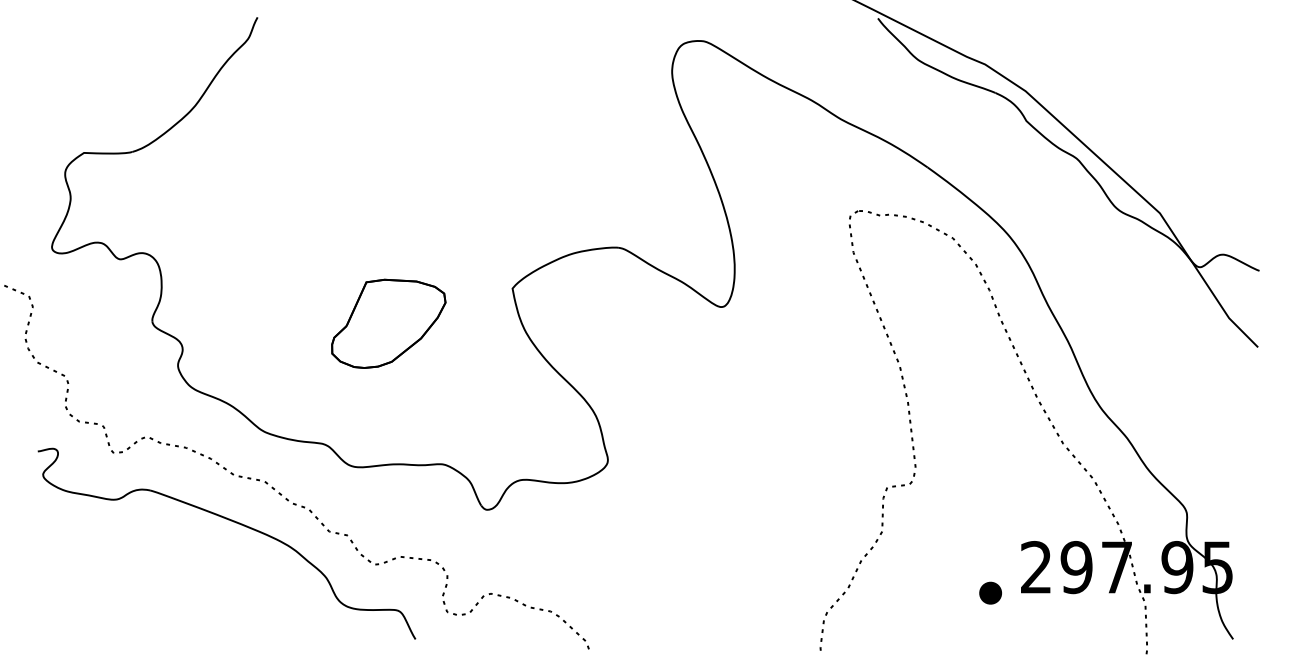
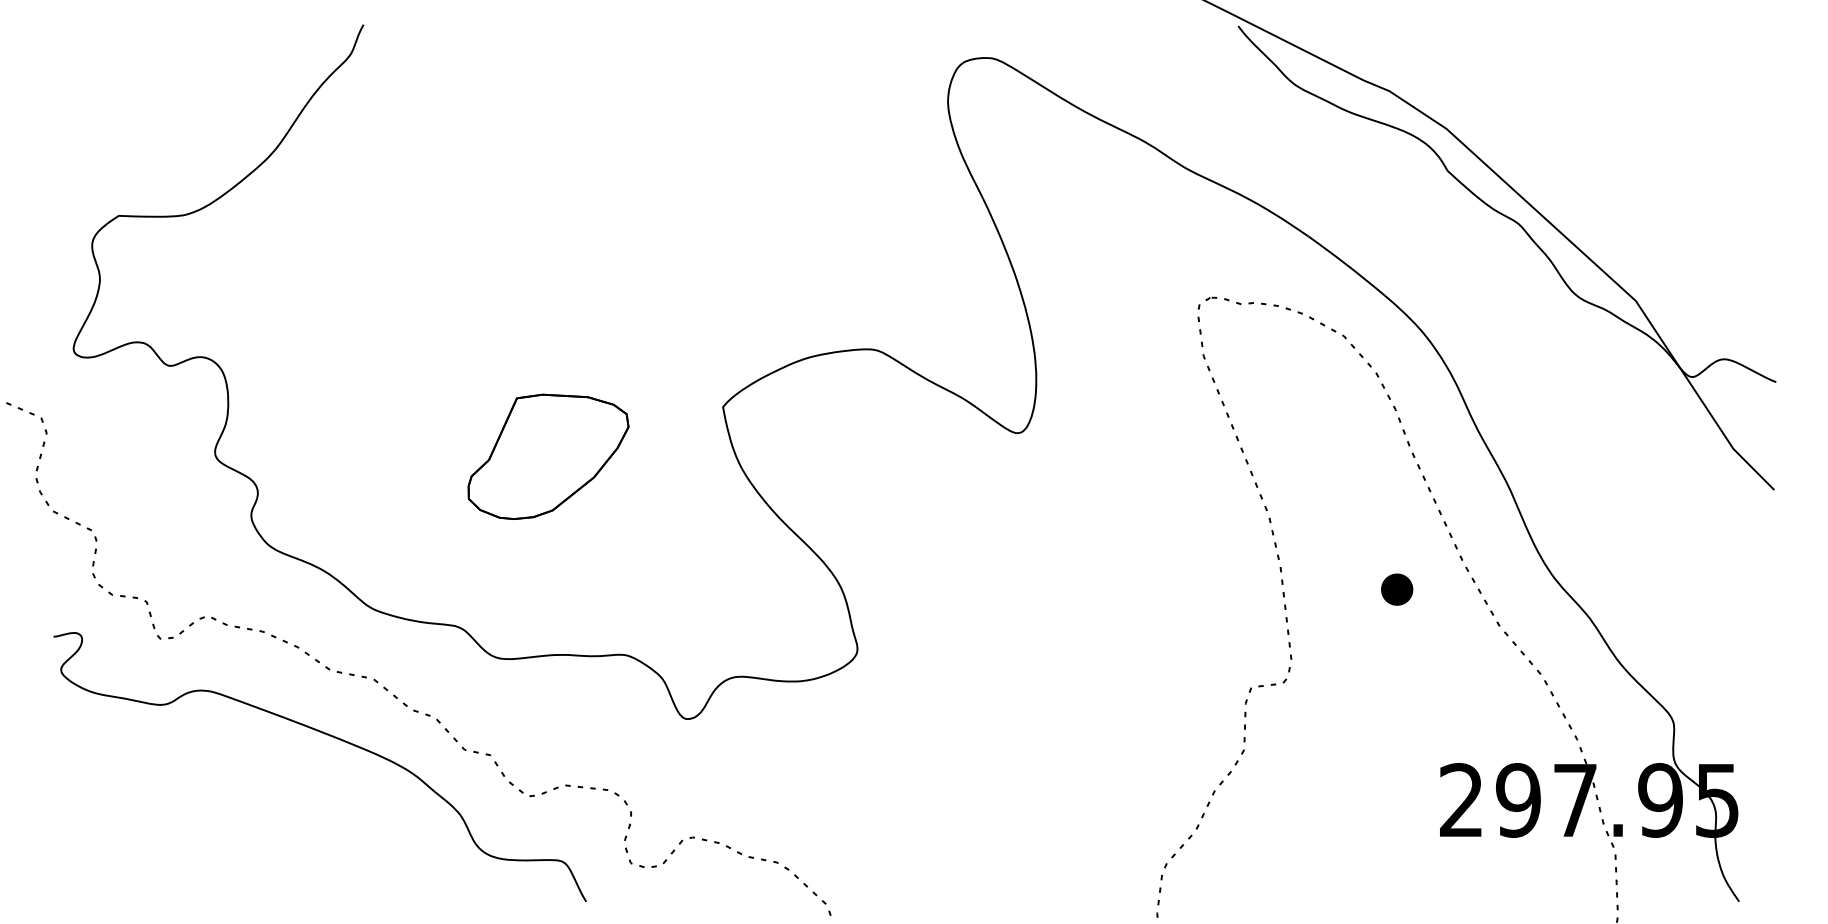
part: (990, 593) -> (1397, 589), moved

